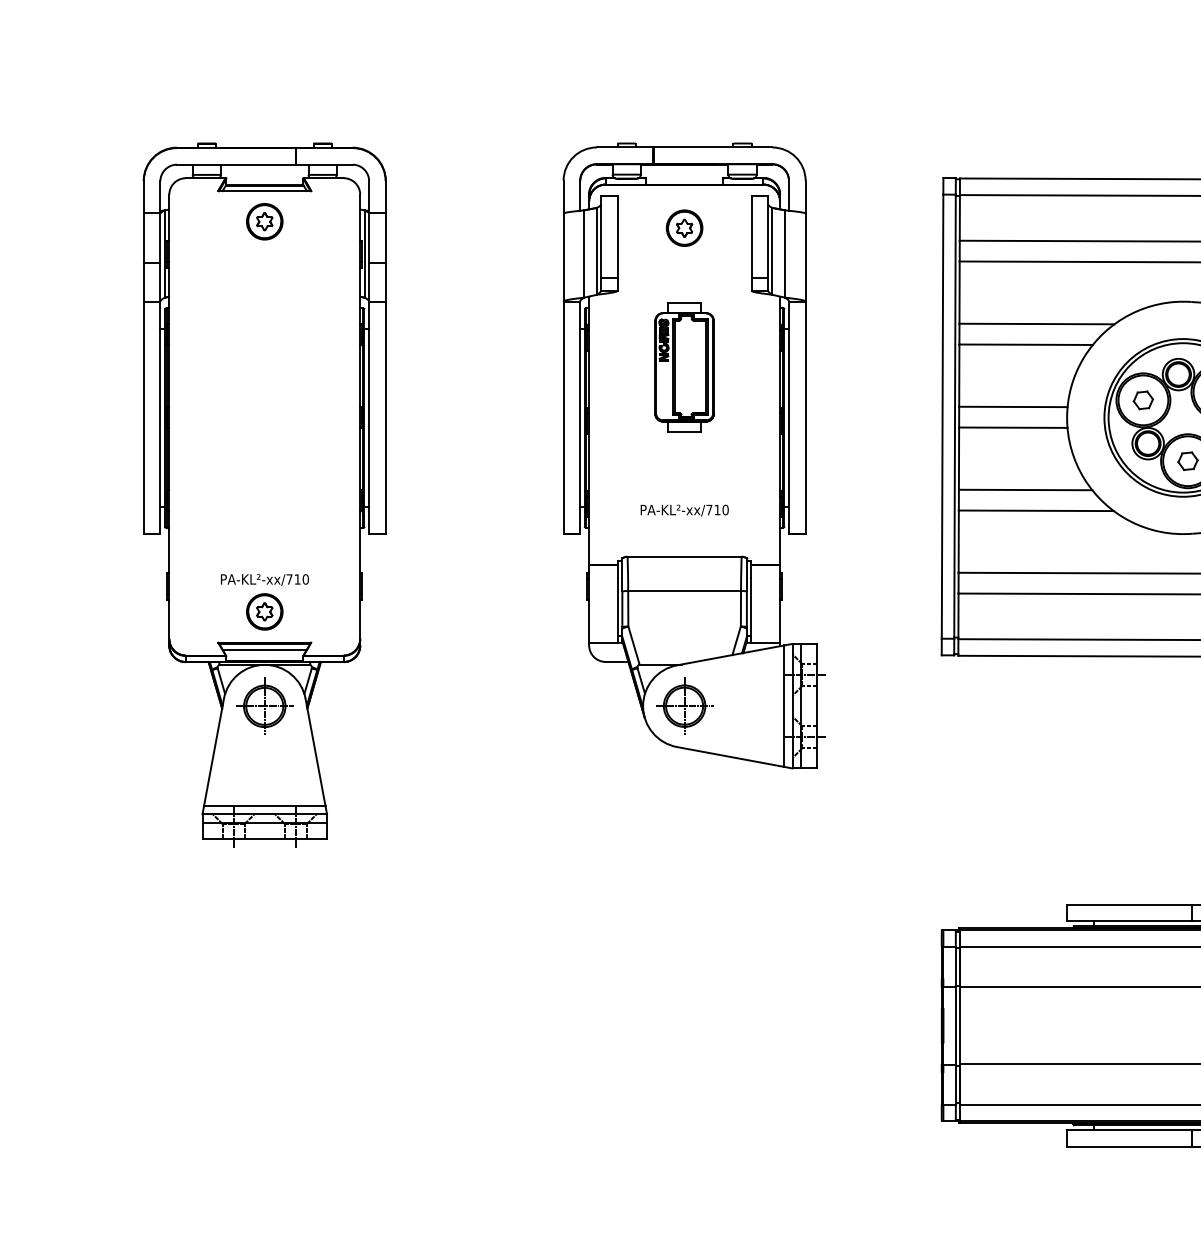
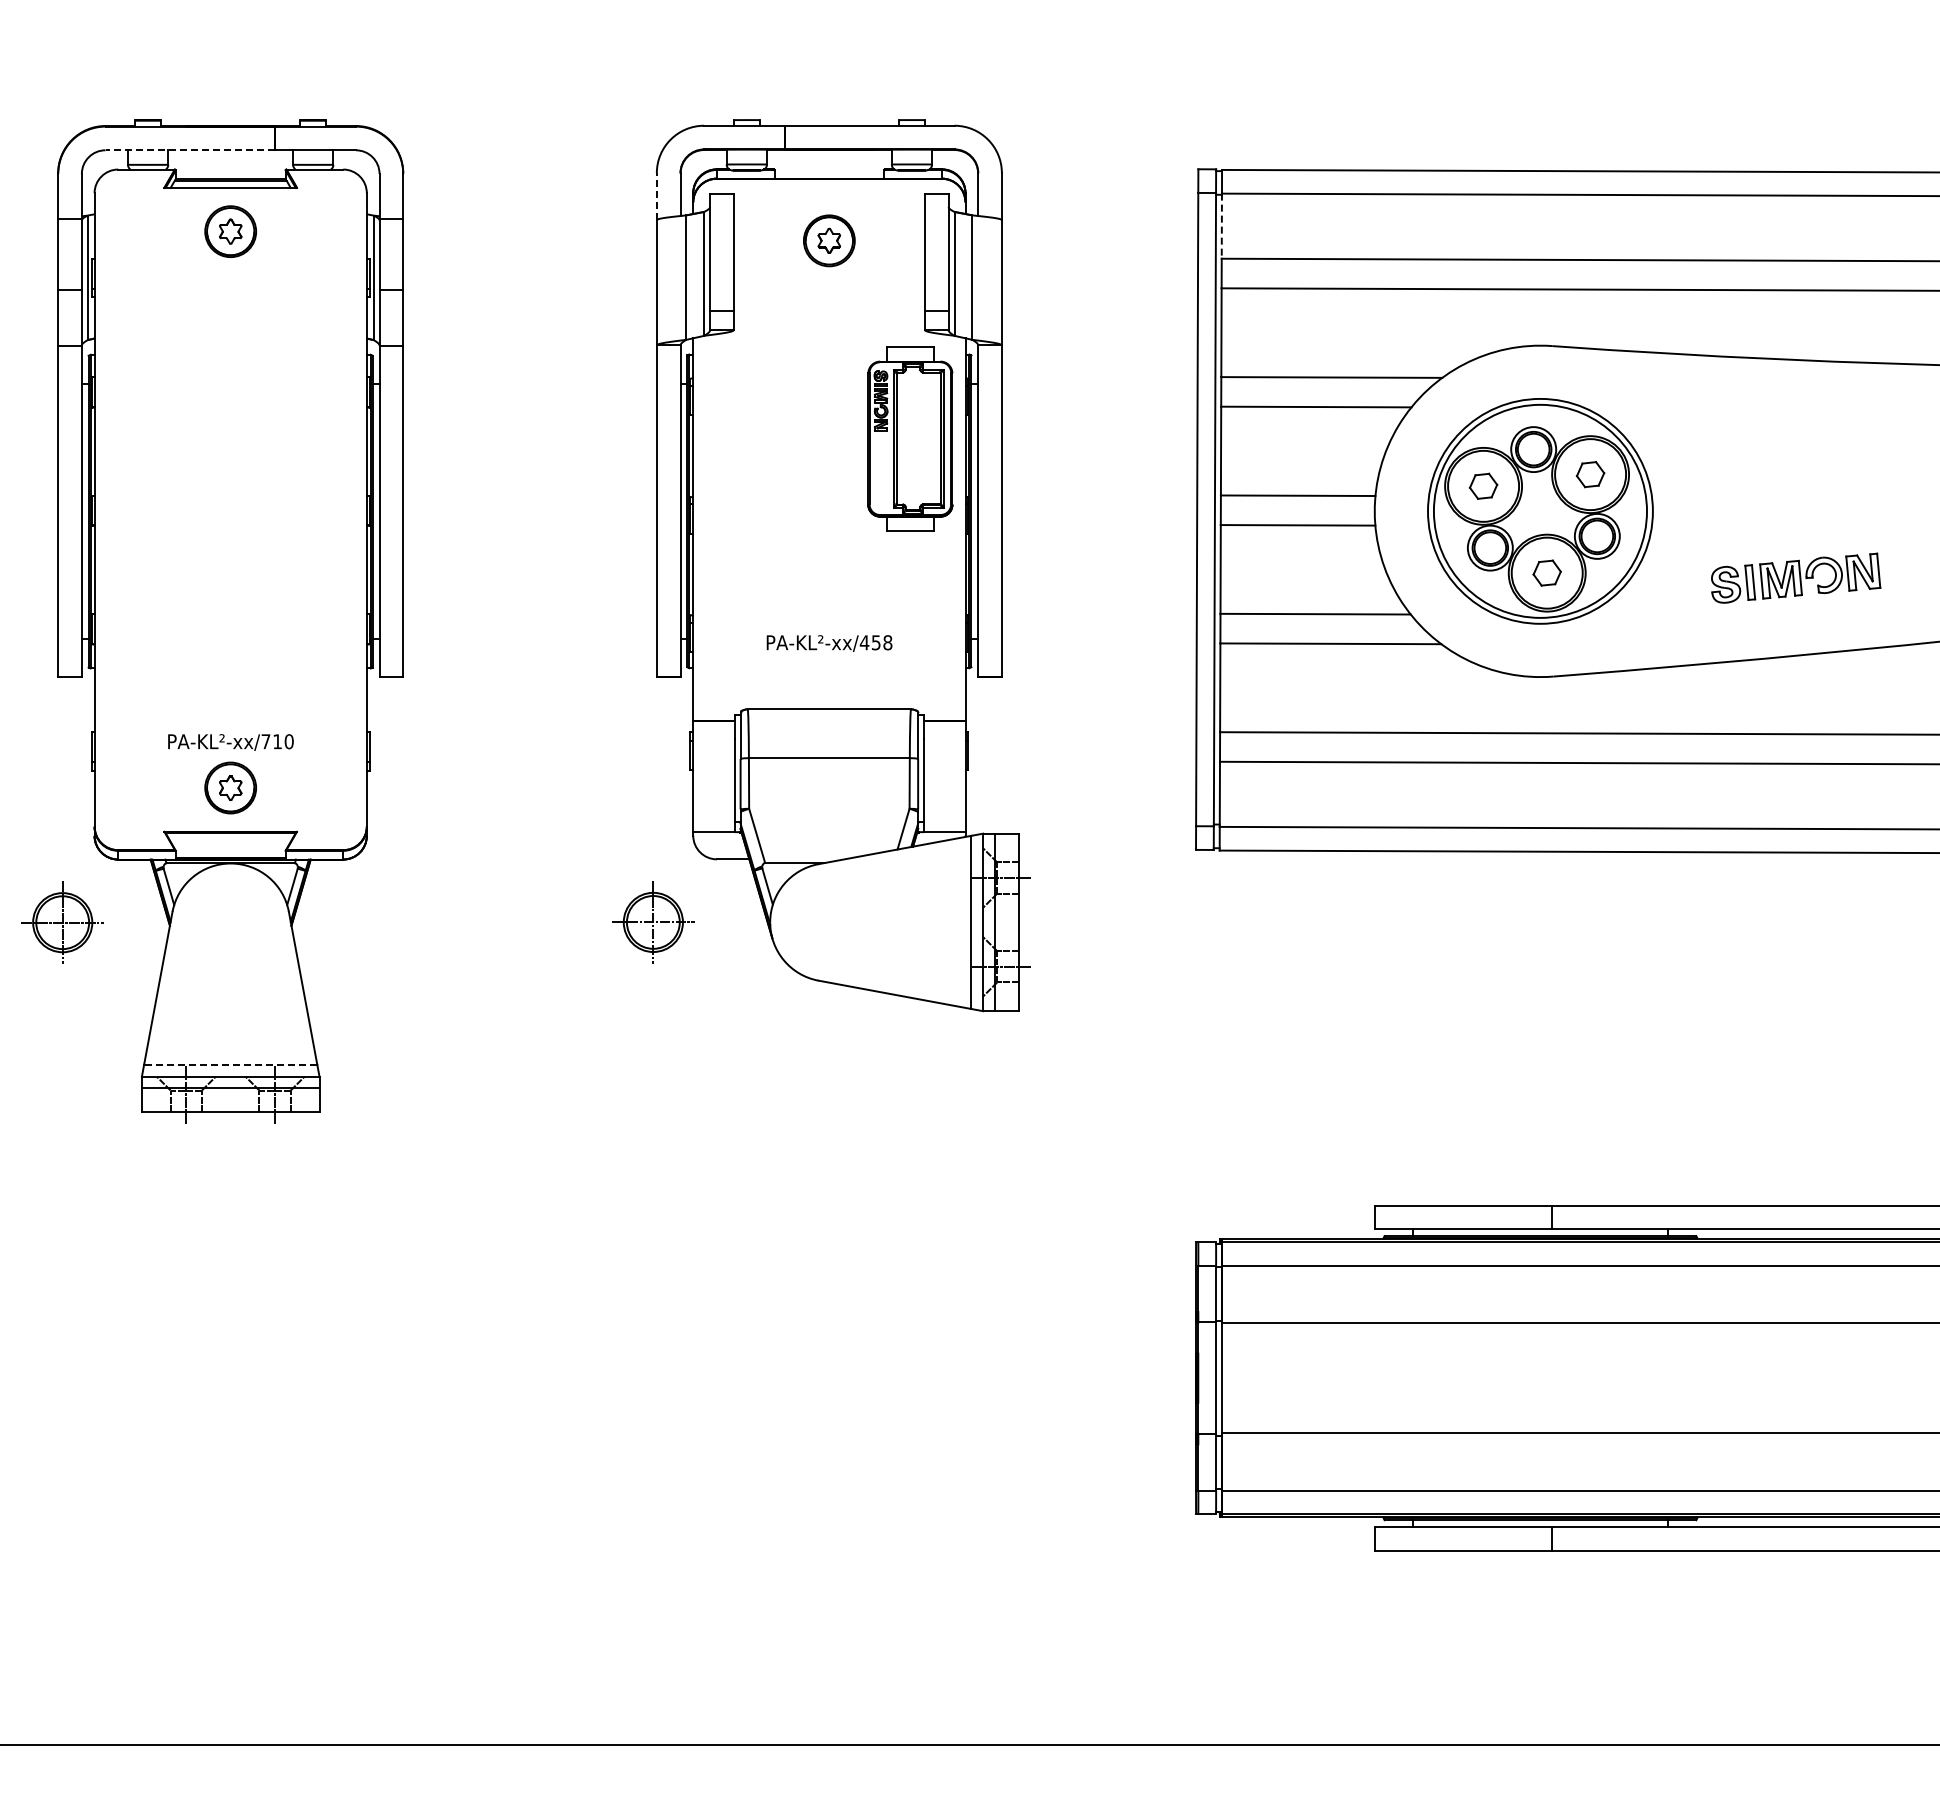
line: (236, 164) -> (190, 150), solid -> dashed
line: (563, 197) -> (656, 196), solid -> dashed
line: (959, 218) -> (1221, 226), solid -> dashed
part: (684, 366) -> (910, 438), moved
text: (716, 509) -> (875, 642), PA-KL²-xx/710 -> PA-KL²-xx/458
line: (264, 649) -> (230, 841), removed
part: (264, 706) -> (62, 922), moved
part: (684, 706) -> (653, 922), moved
line: (264, 805) -> (230, 1064), solid -> dashed

